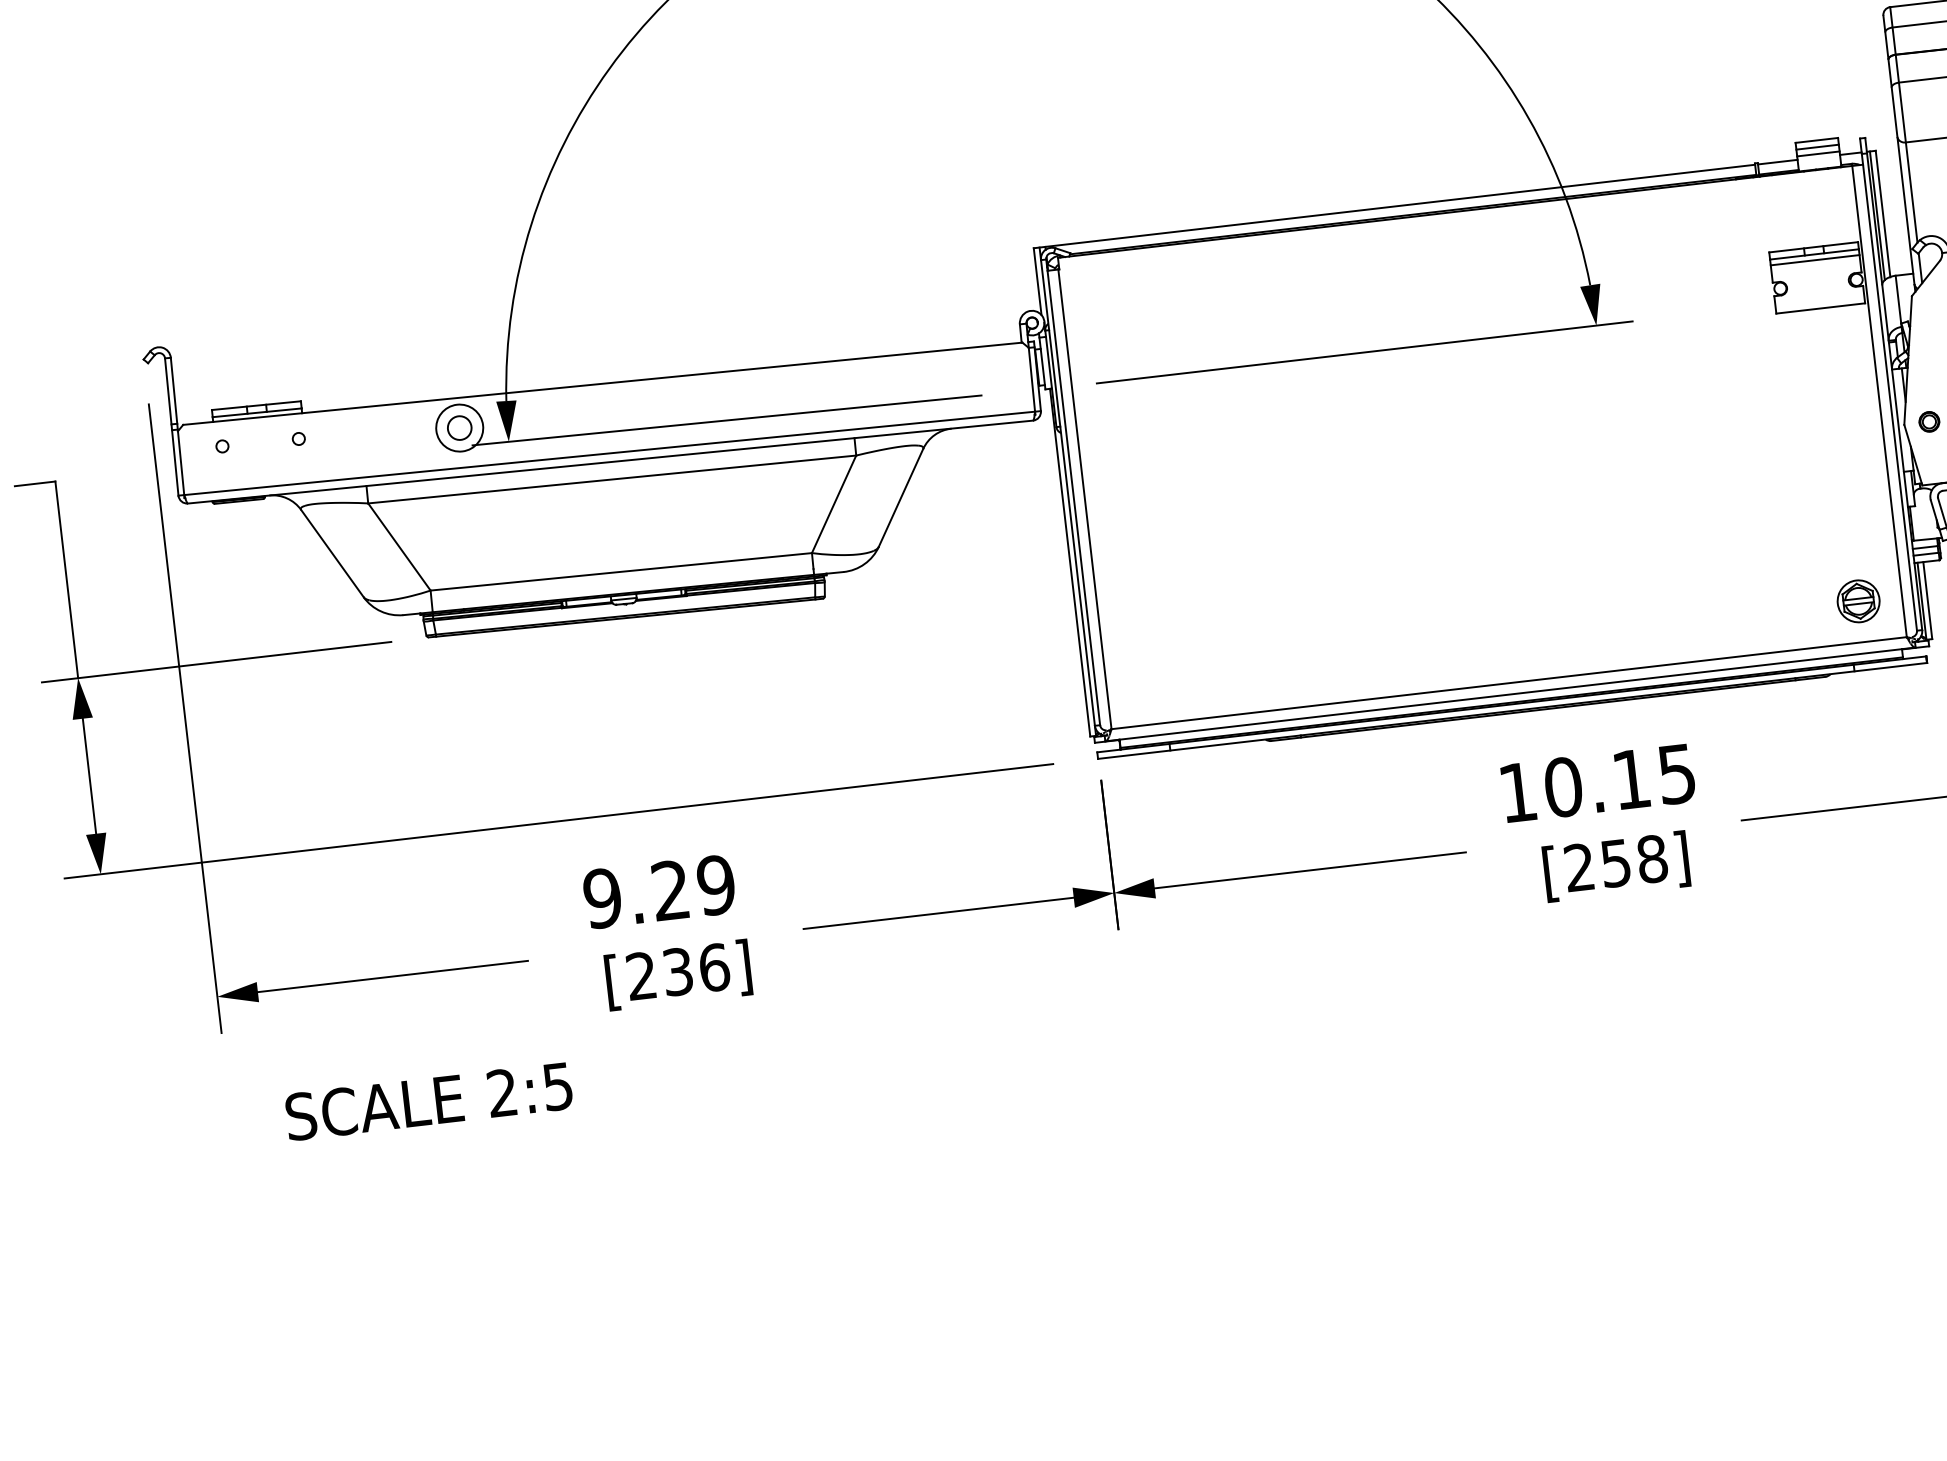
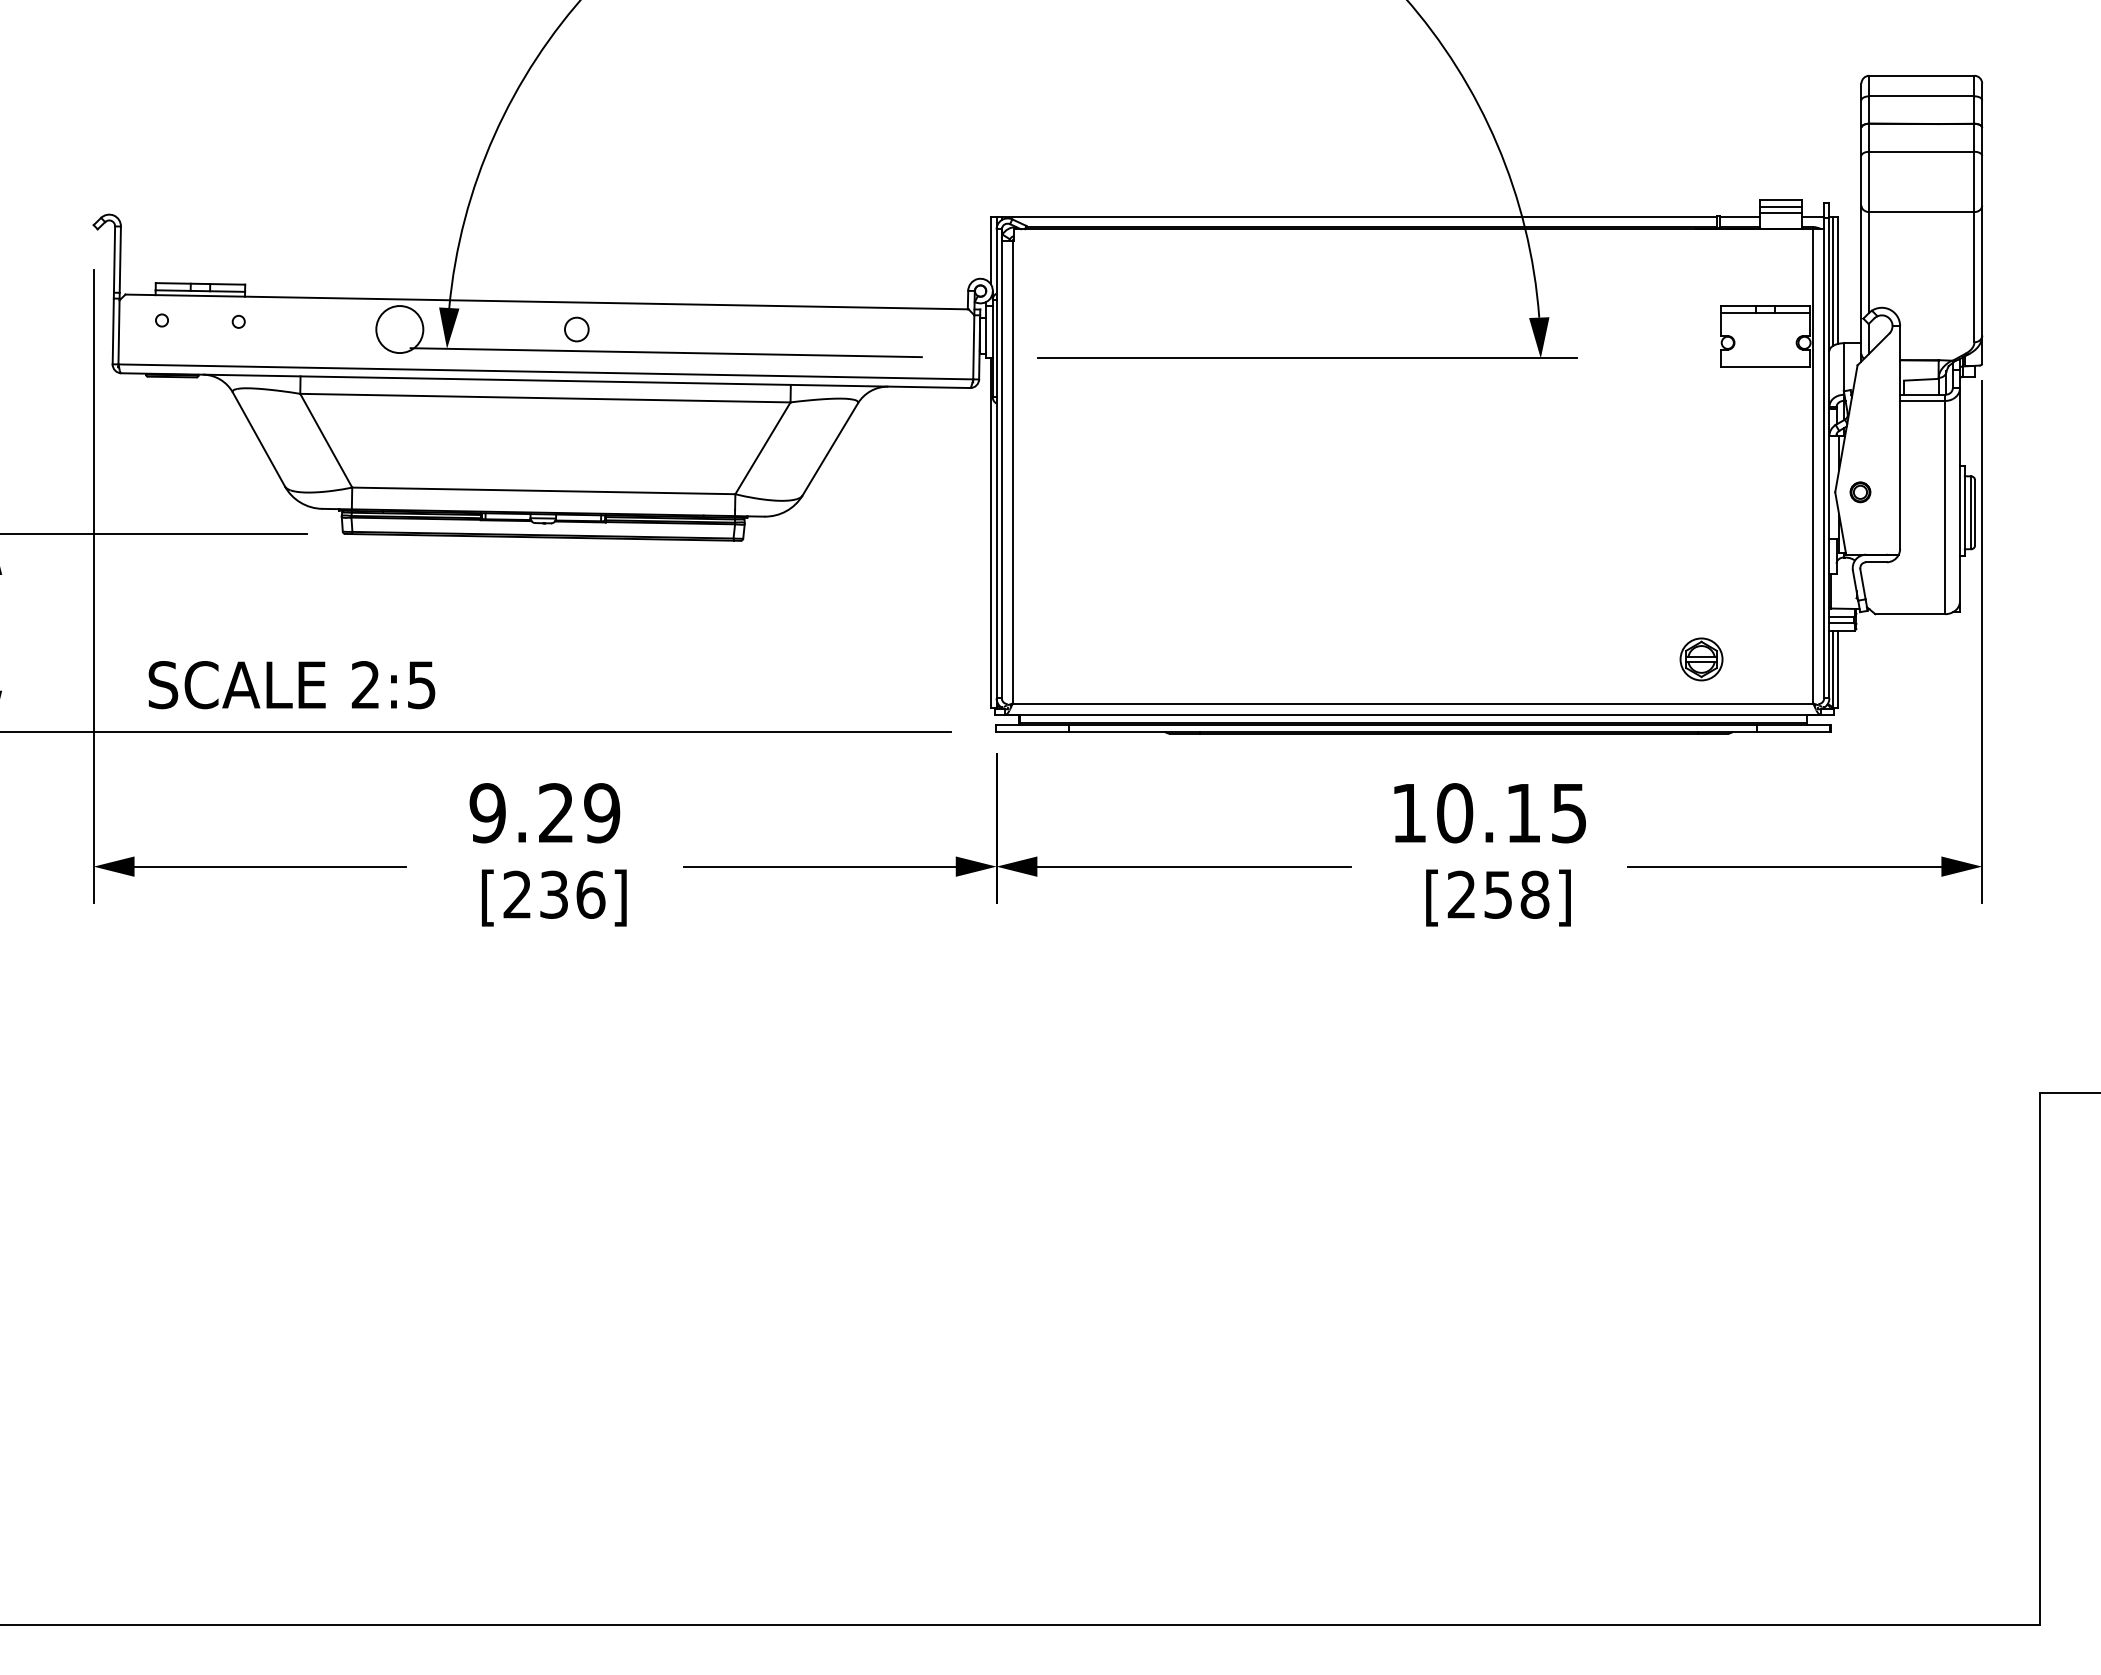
line: (1815, 260) -> (1765, 318), removed
circle: (459, 428) -> (576, 329), moved
part: (1858, 601) -> (1701, 659), moved
text: (428, 1102) -> (291, 685), moved

